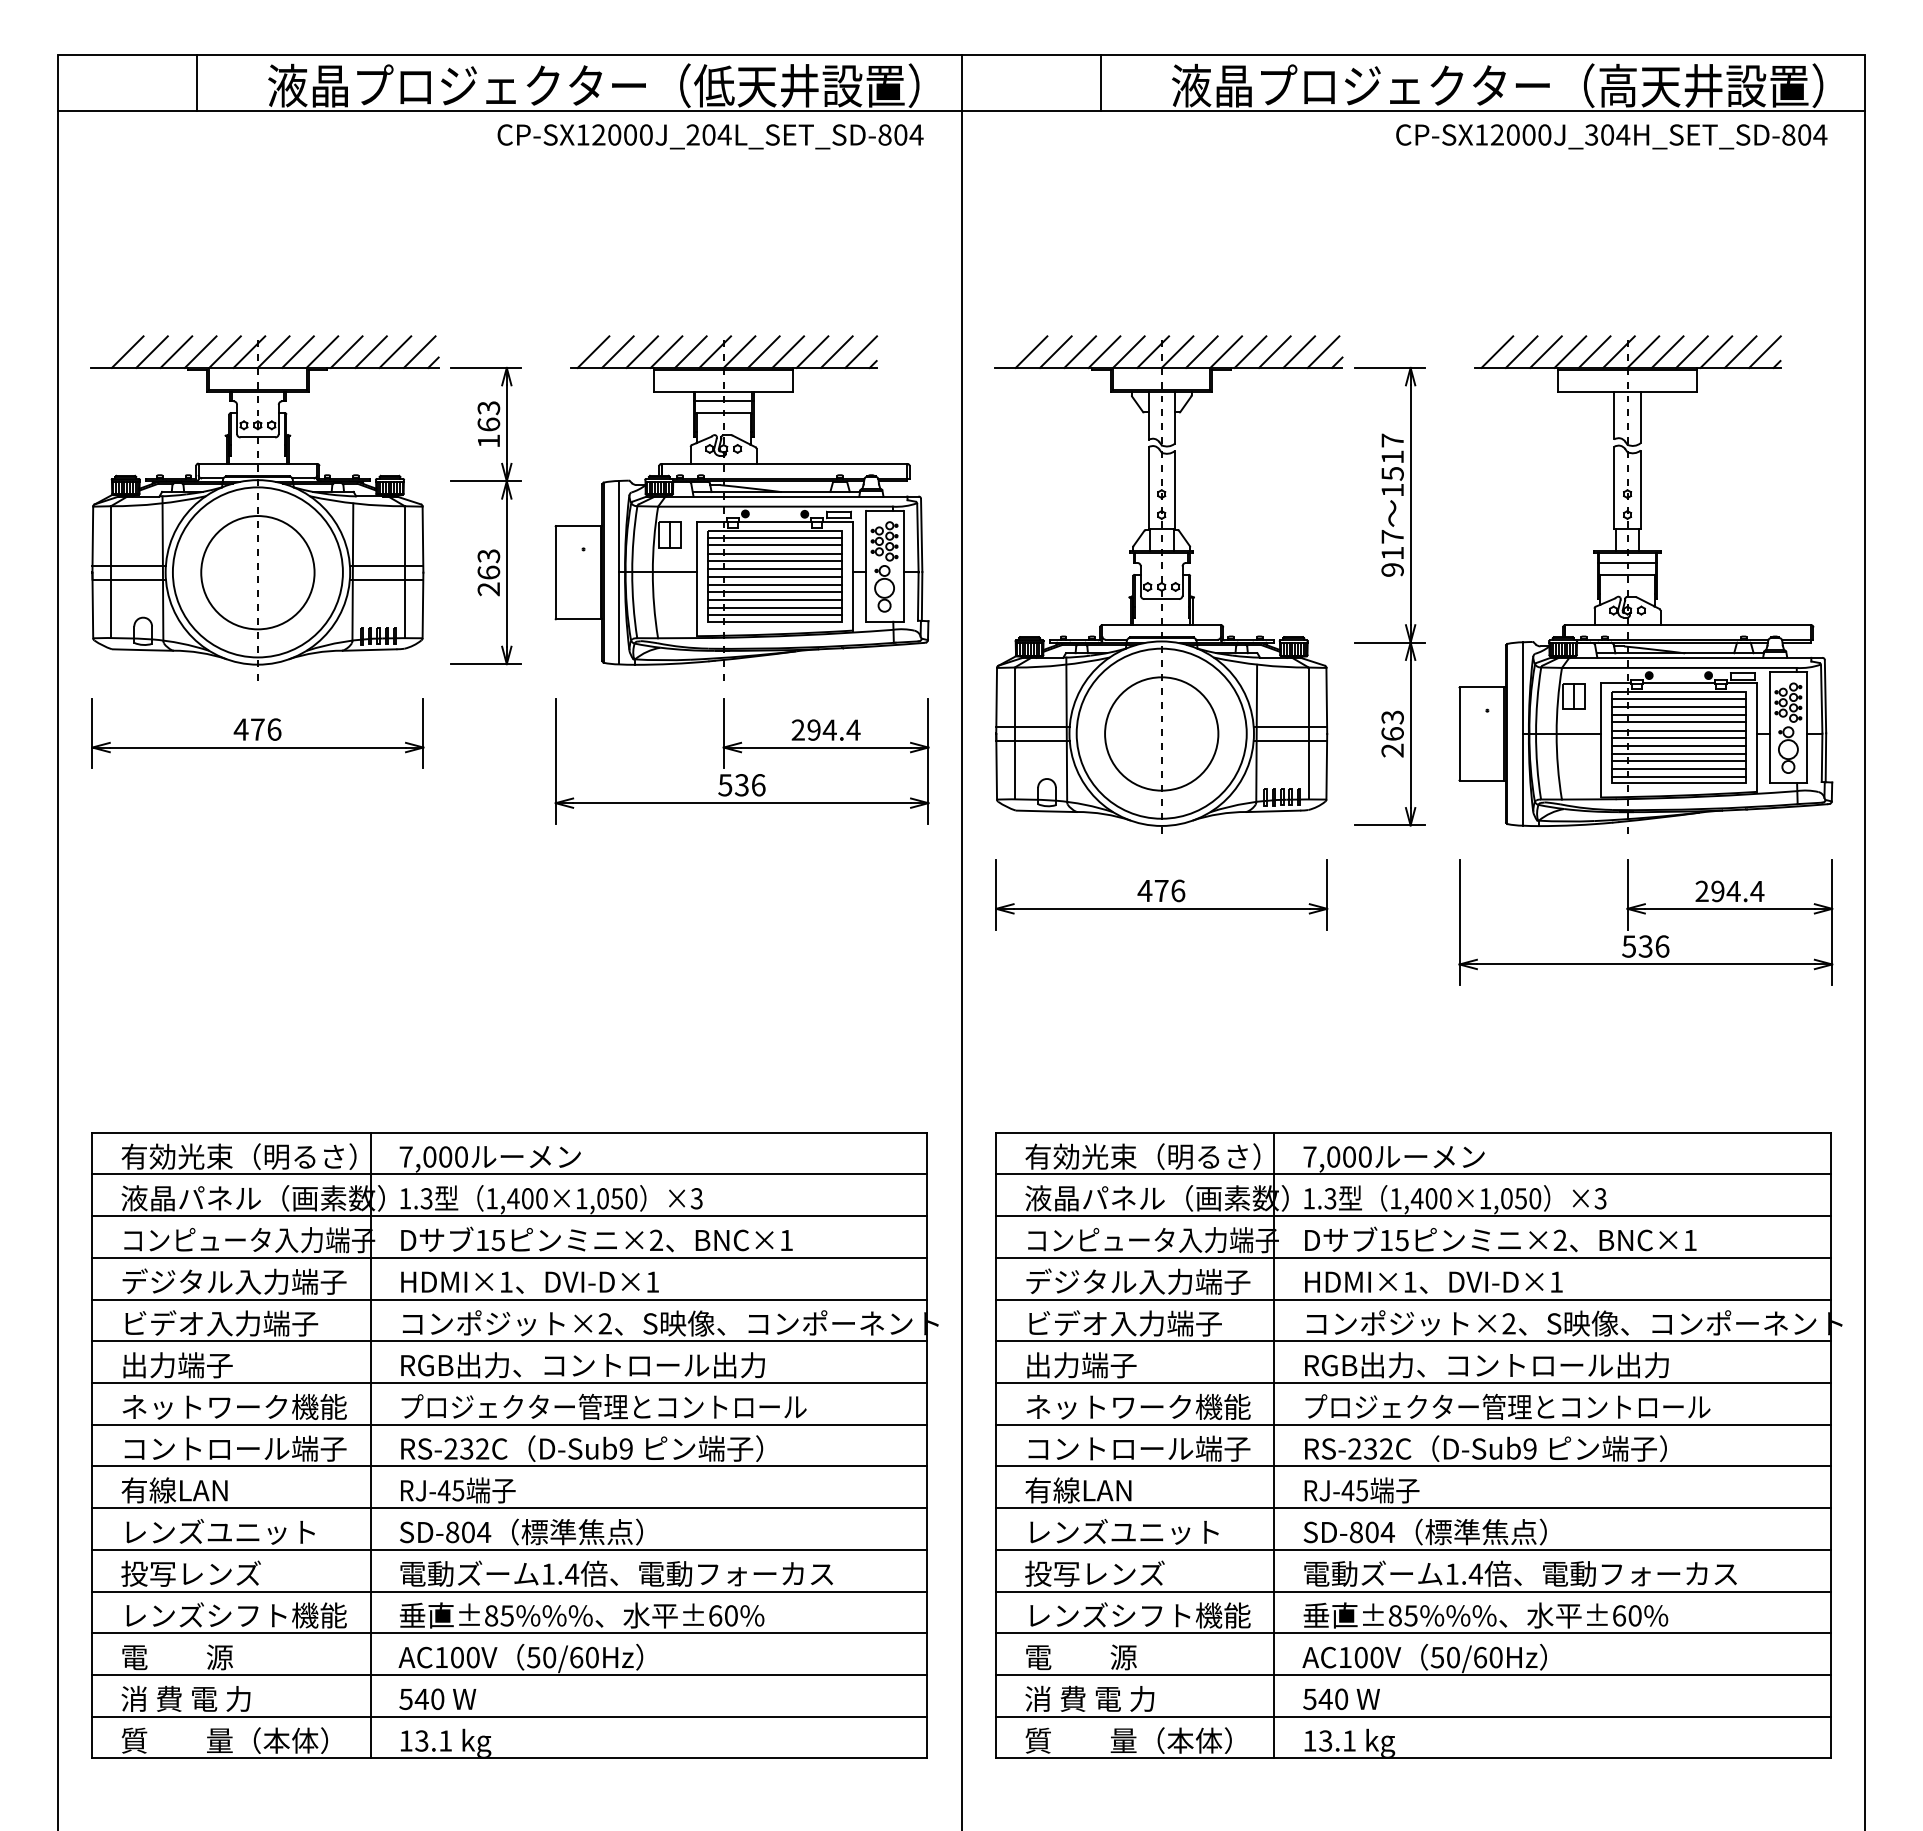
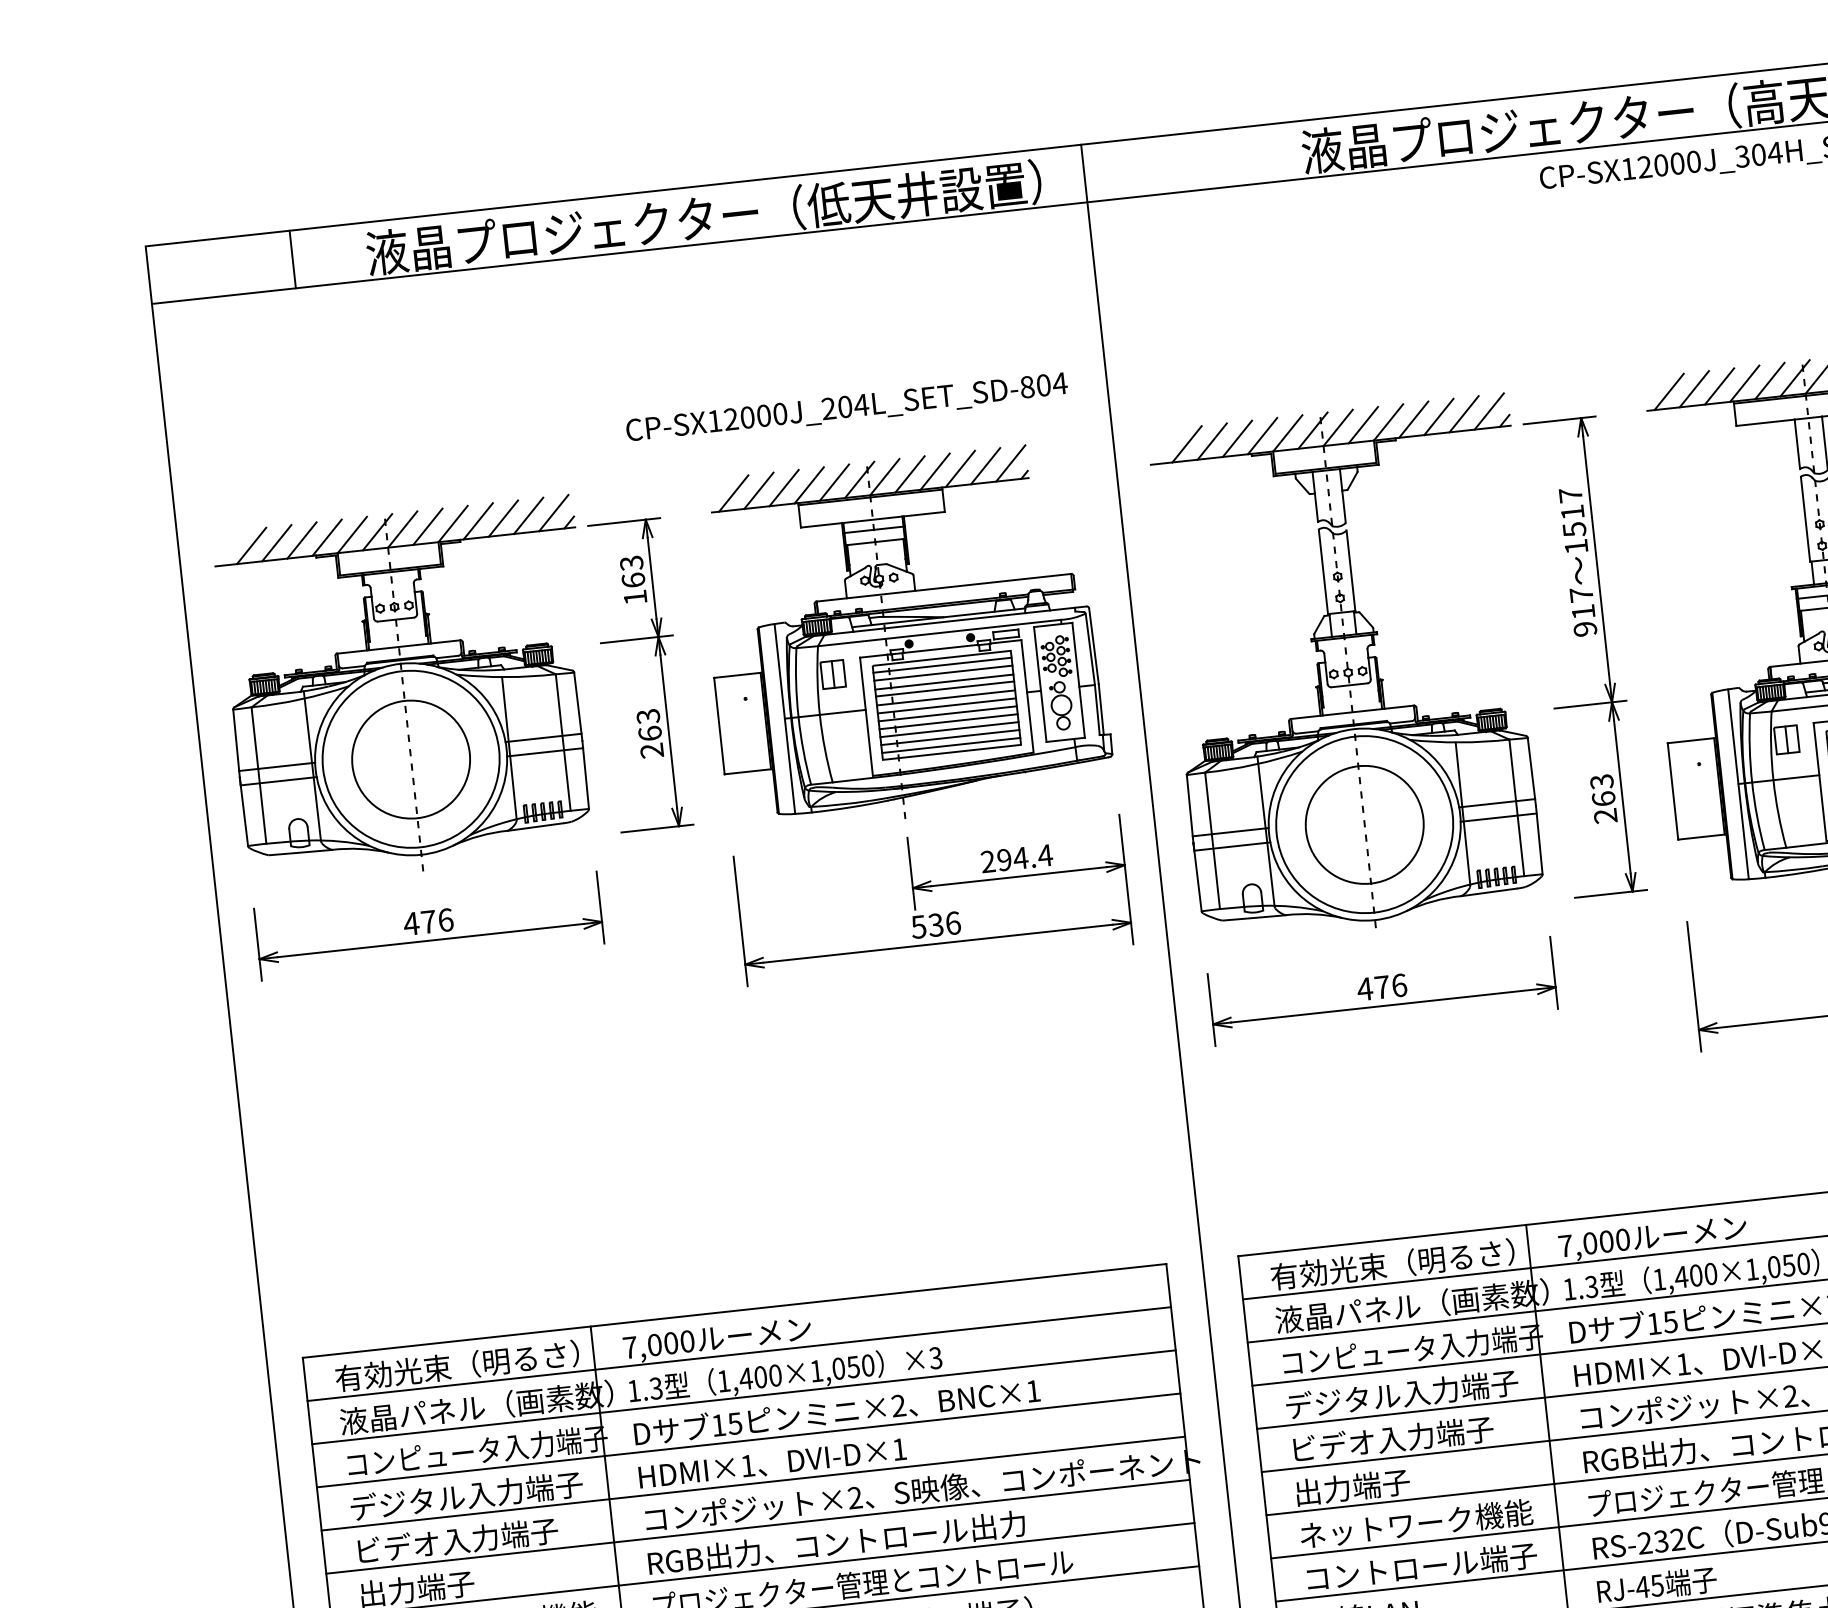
line: (1100, 82) -> (1228, 157), removed
text: (710, 136) -> (846, 408), moved

